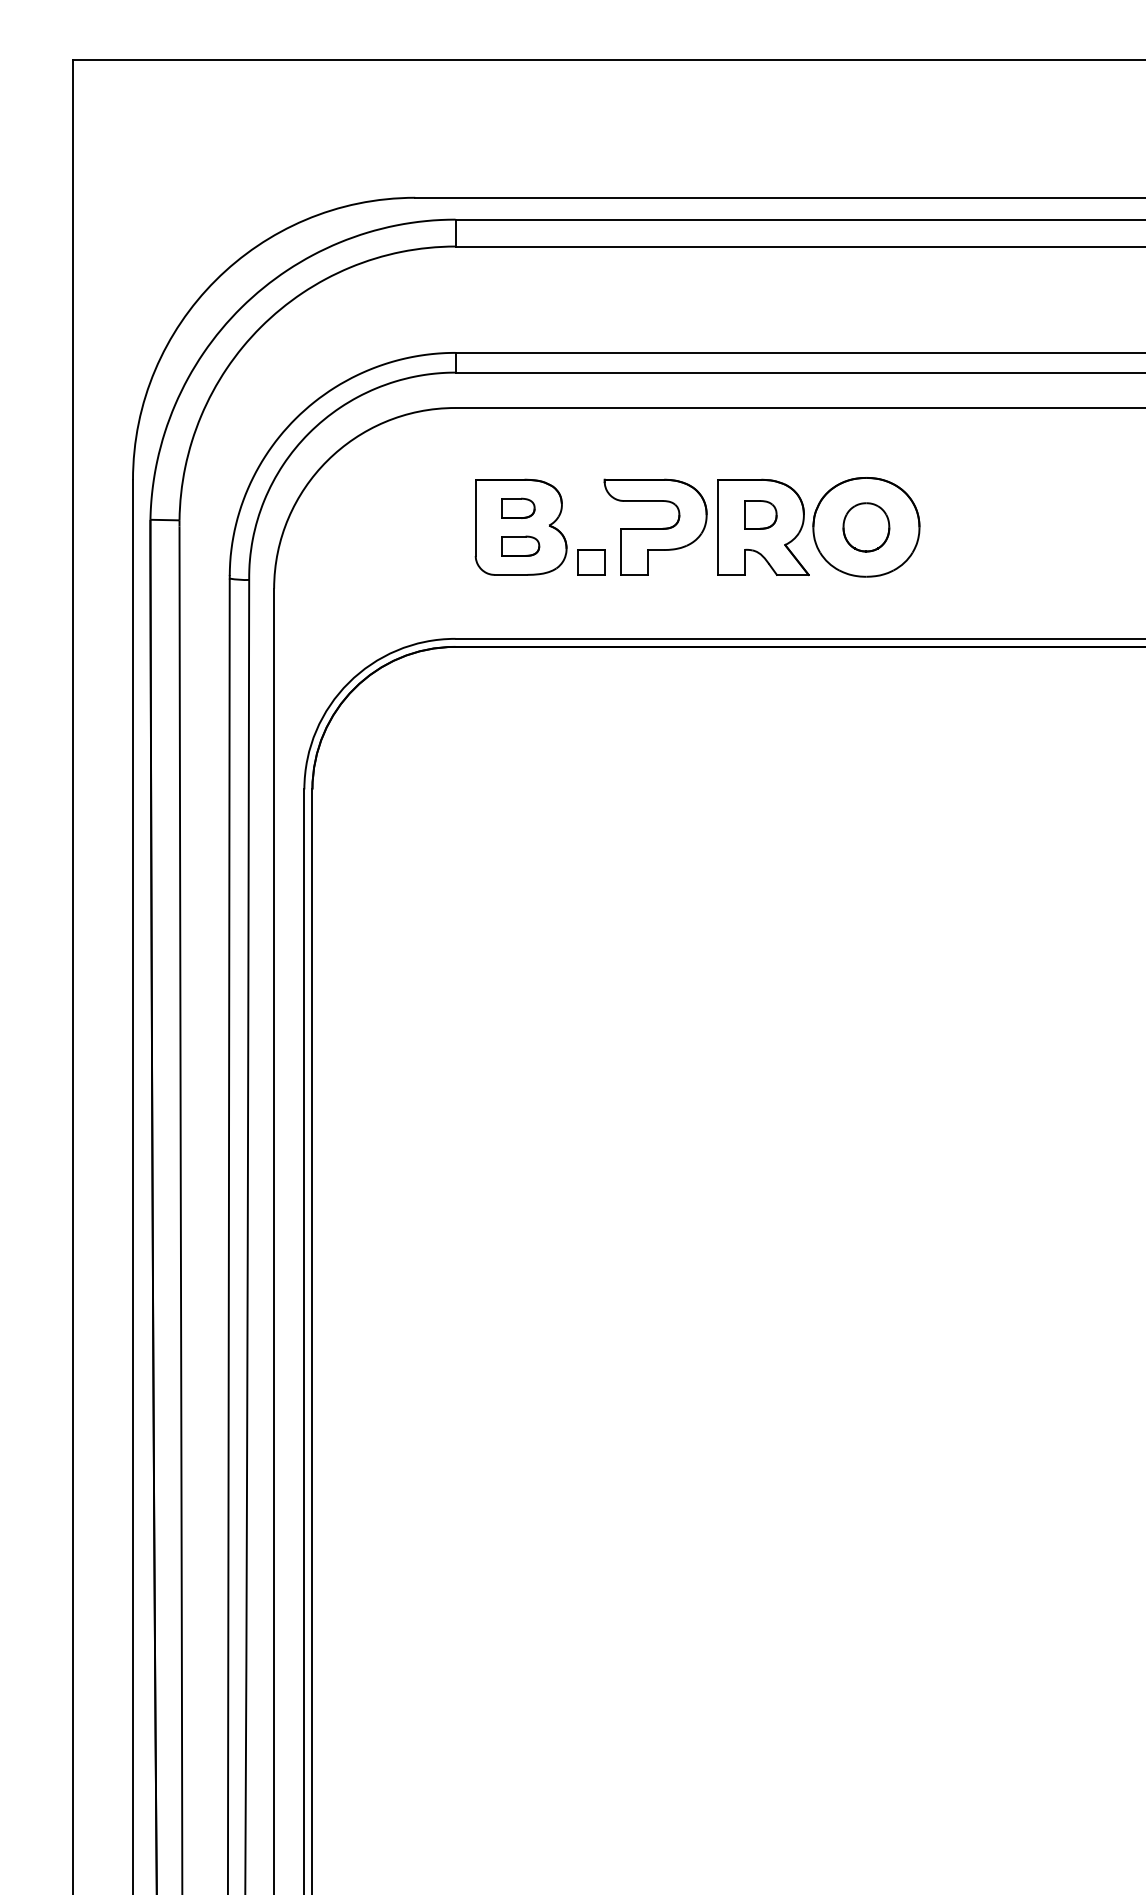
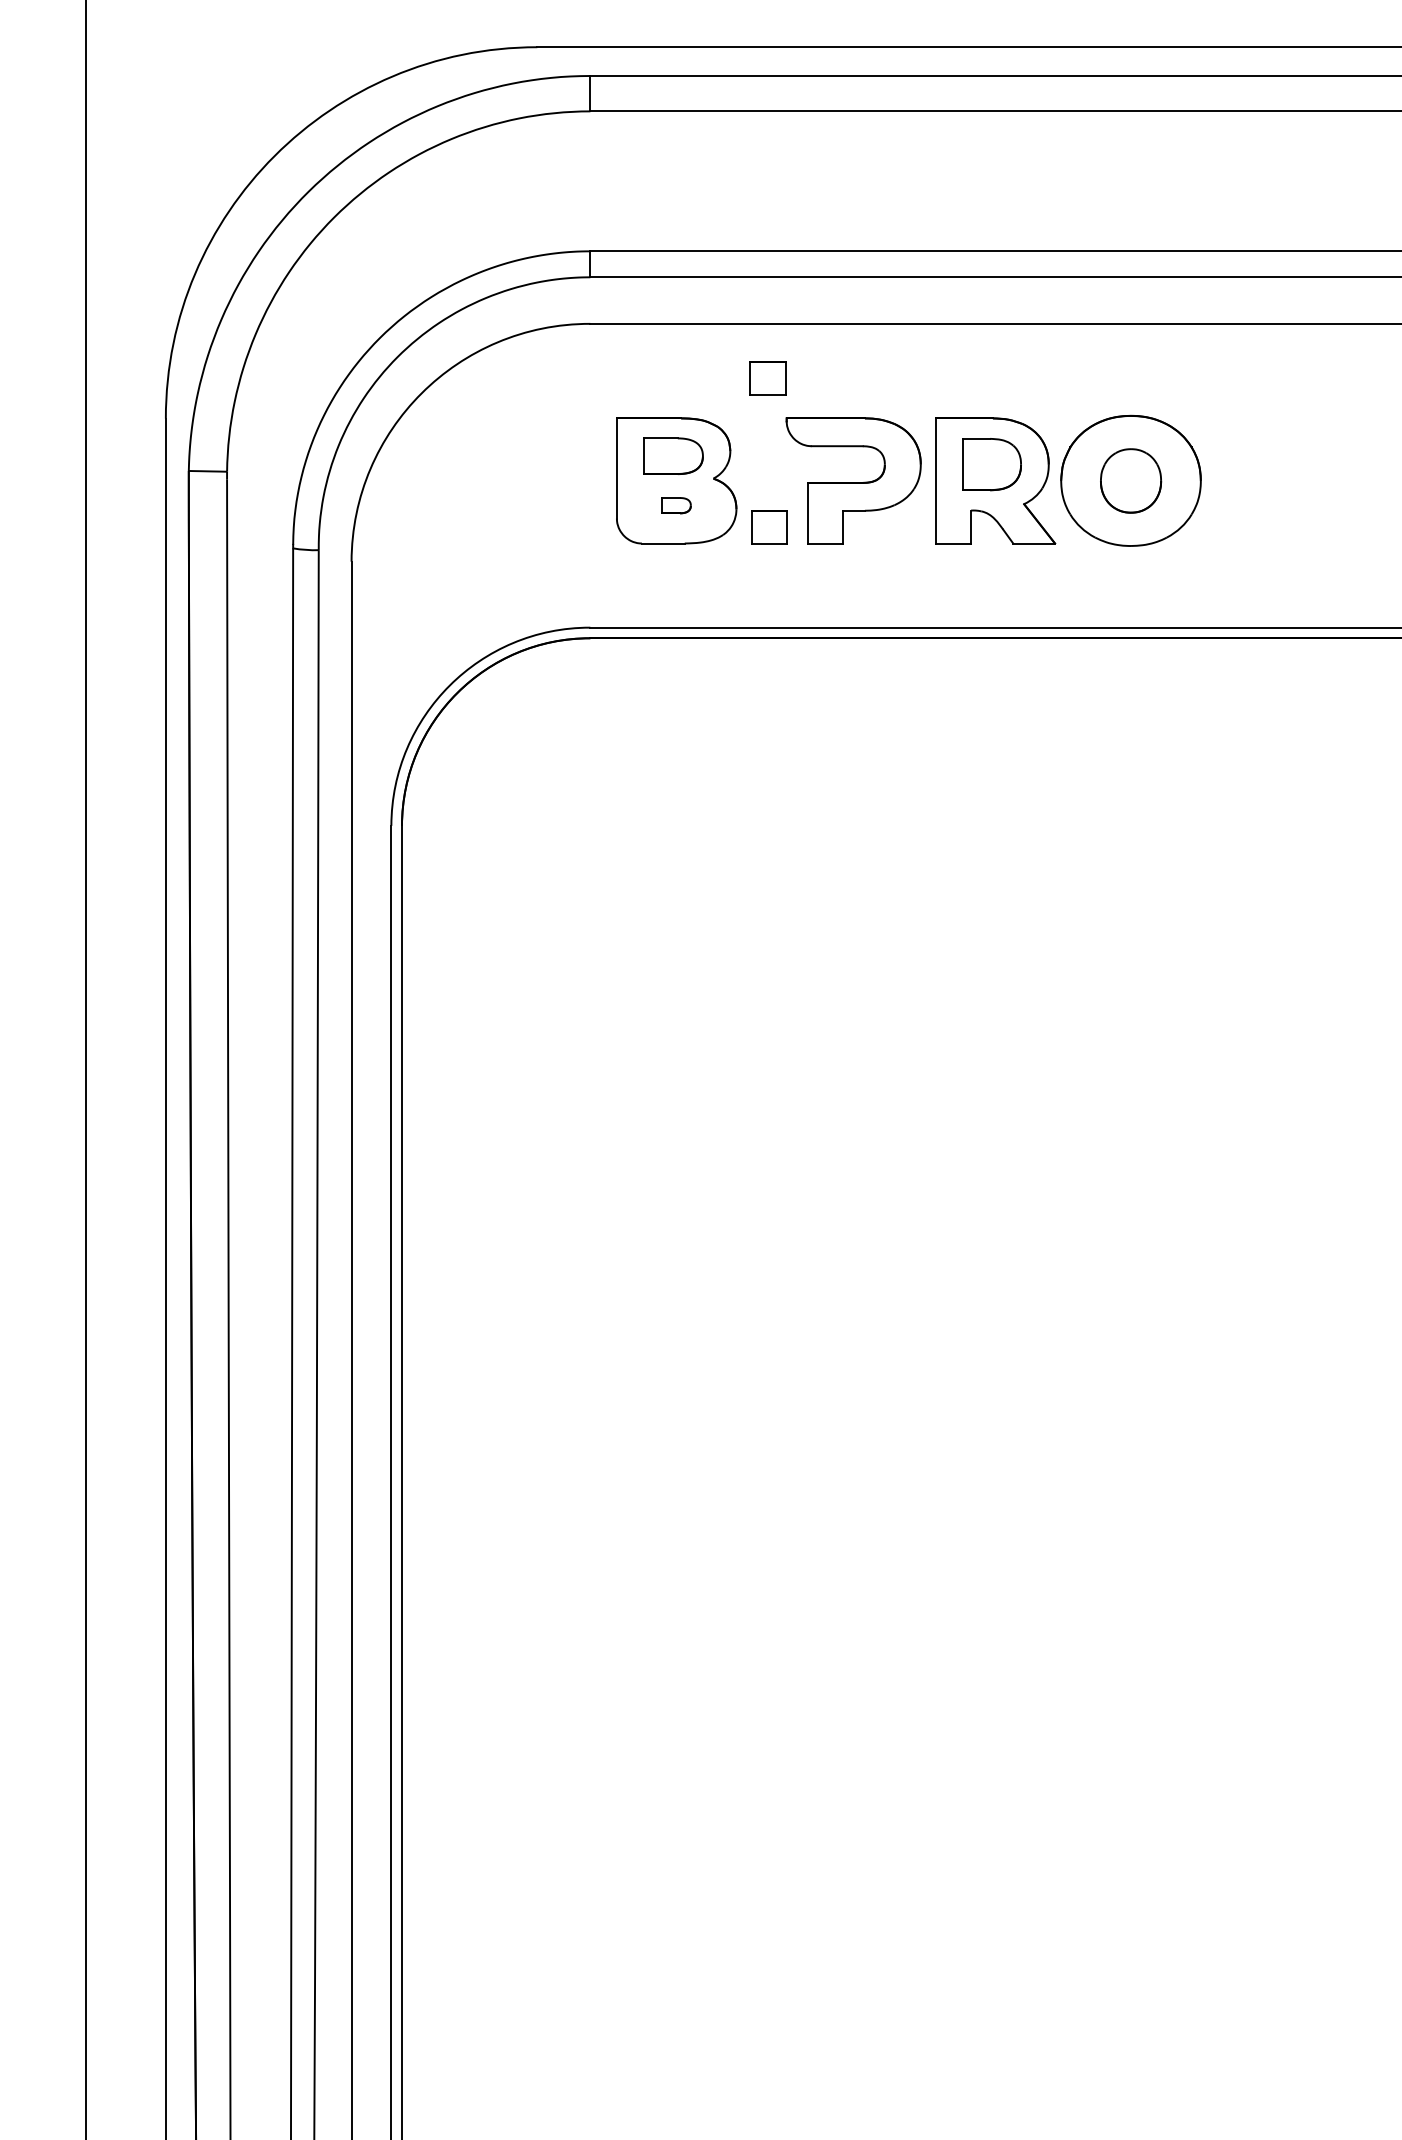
part: (590, 449) -> (767, 378), added
part: (518, 507) -> (673, 454), size x1.4
part: (760, 514) -> (991, 464), size x1.4
part: (520, 545) -> (675, 504), size x0.6

